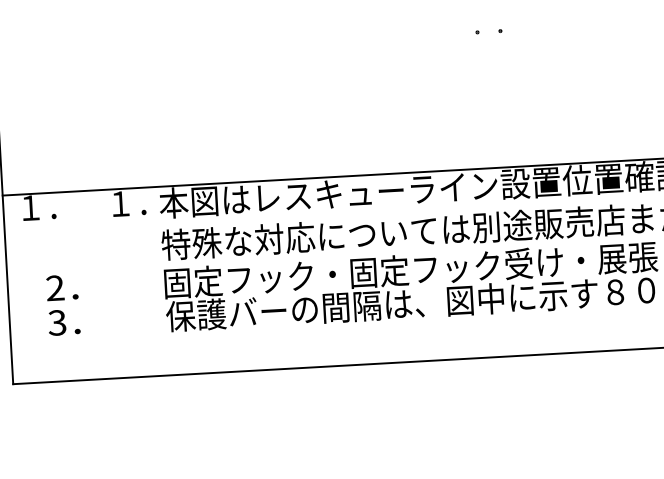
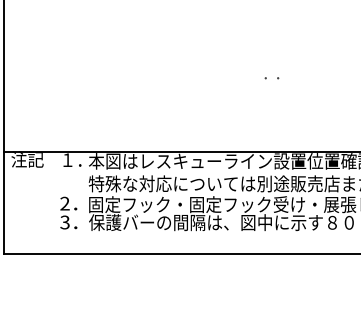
text: (46, 208) -> (27, 160), １． -> 注記
text: (62, 304) -> (68, 212), moved

